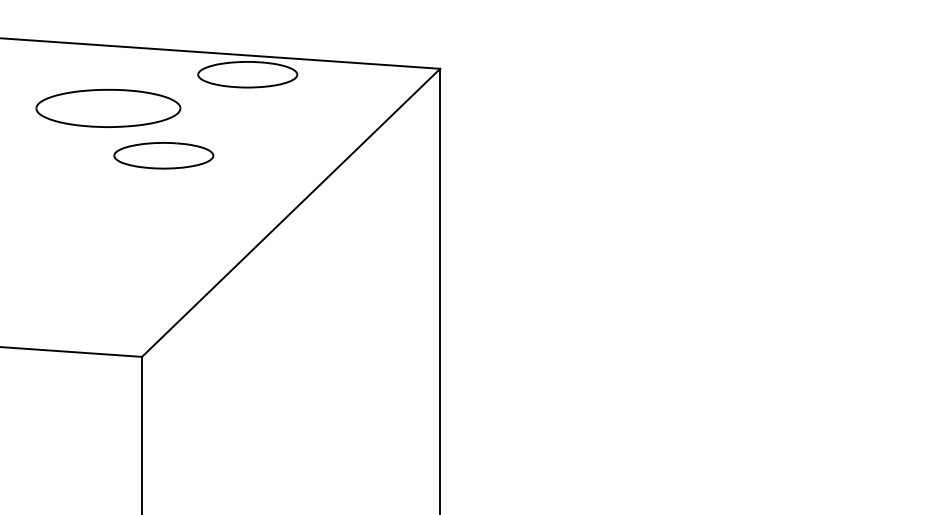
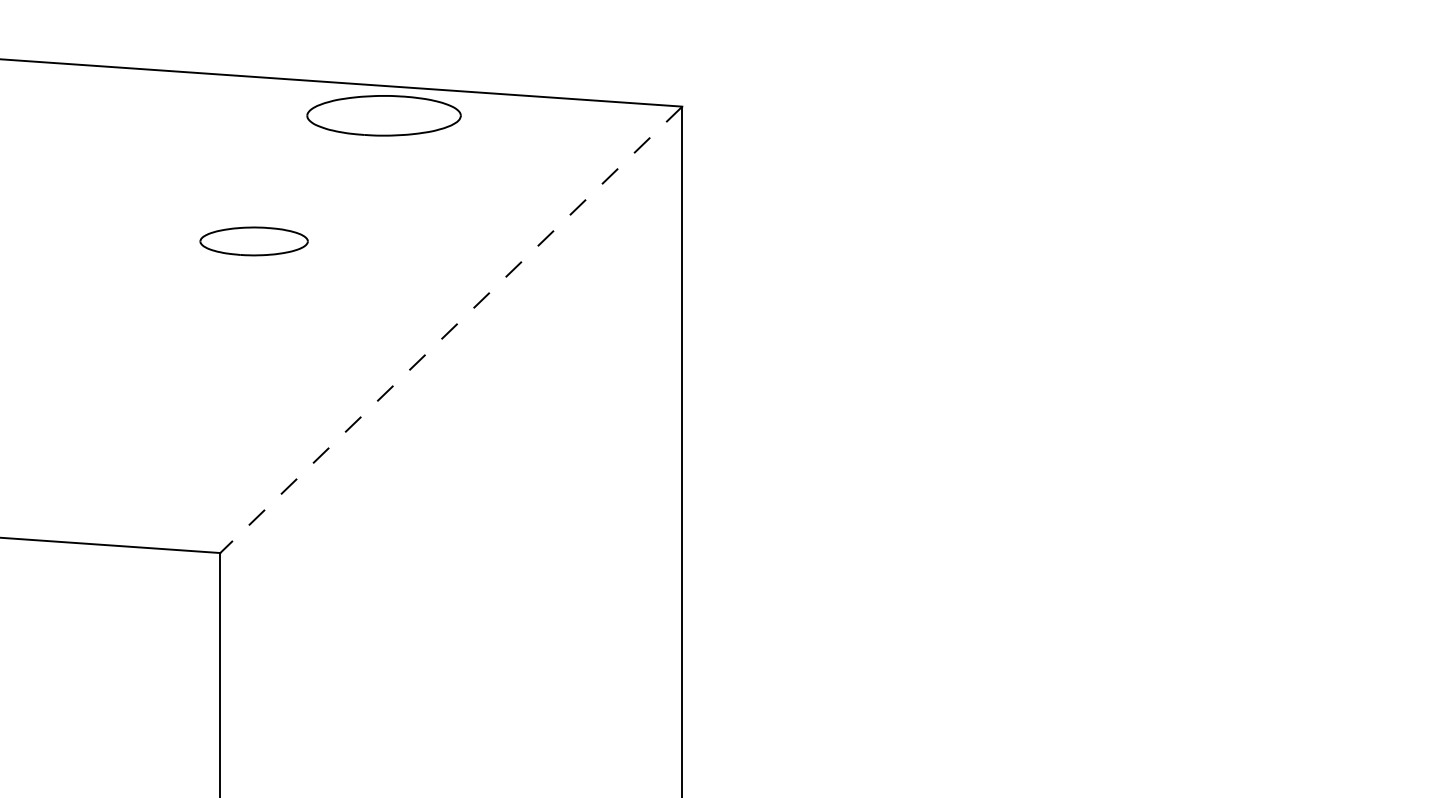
part: (108, 108) -> (168, 168), removed
part: (163, 155) -> (253, 240), size x0.7
line: (290, 213) -> (450, 330), solid -> dashed

